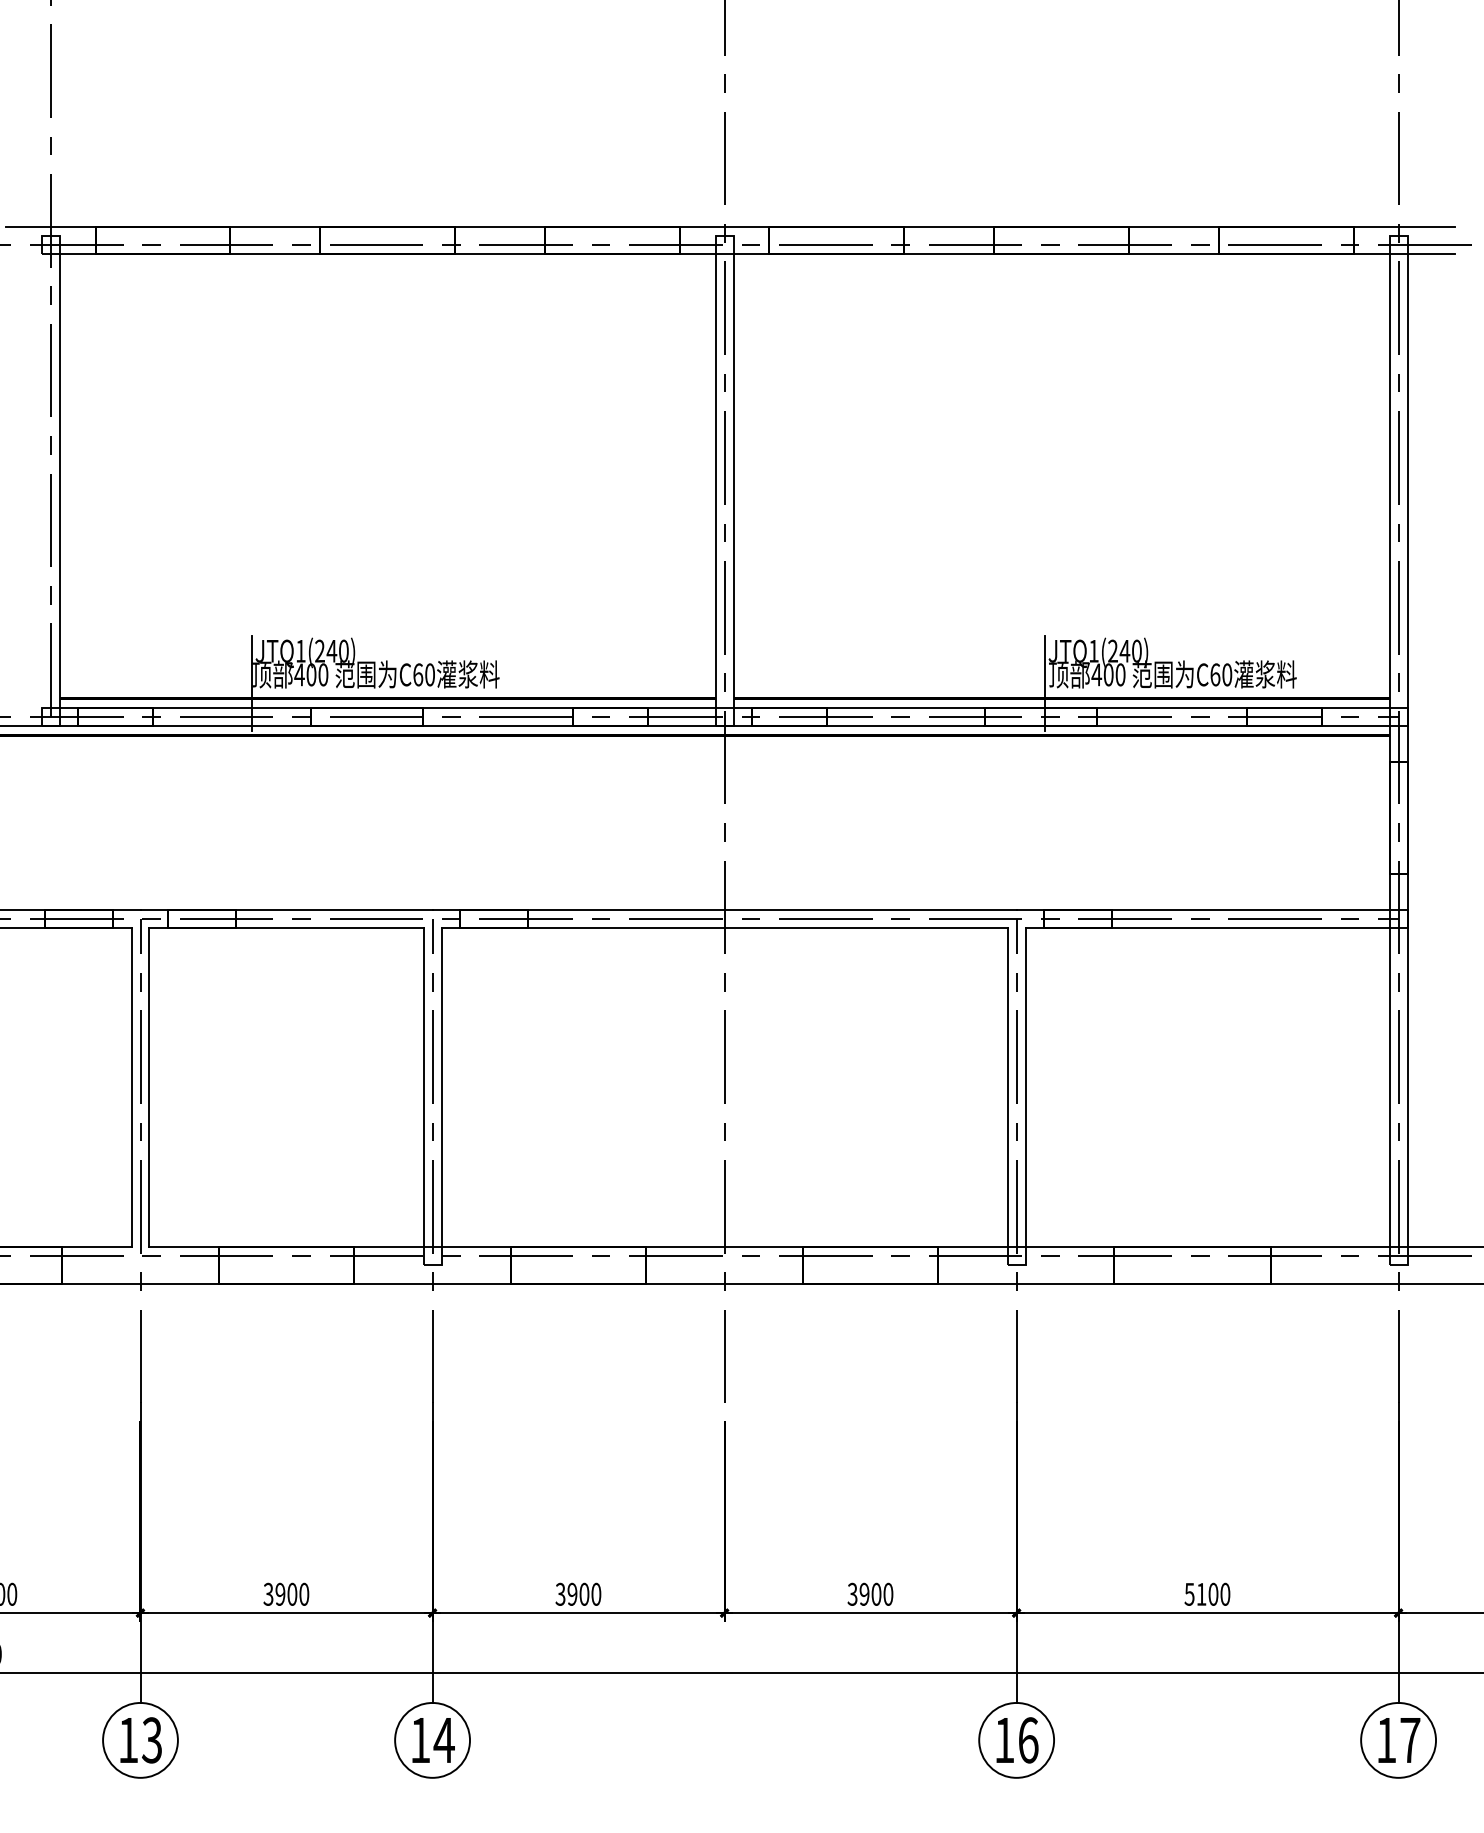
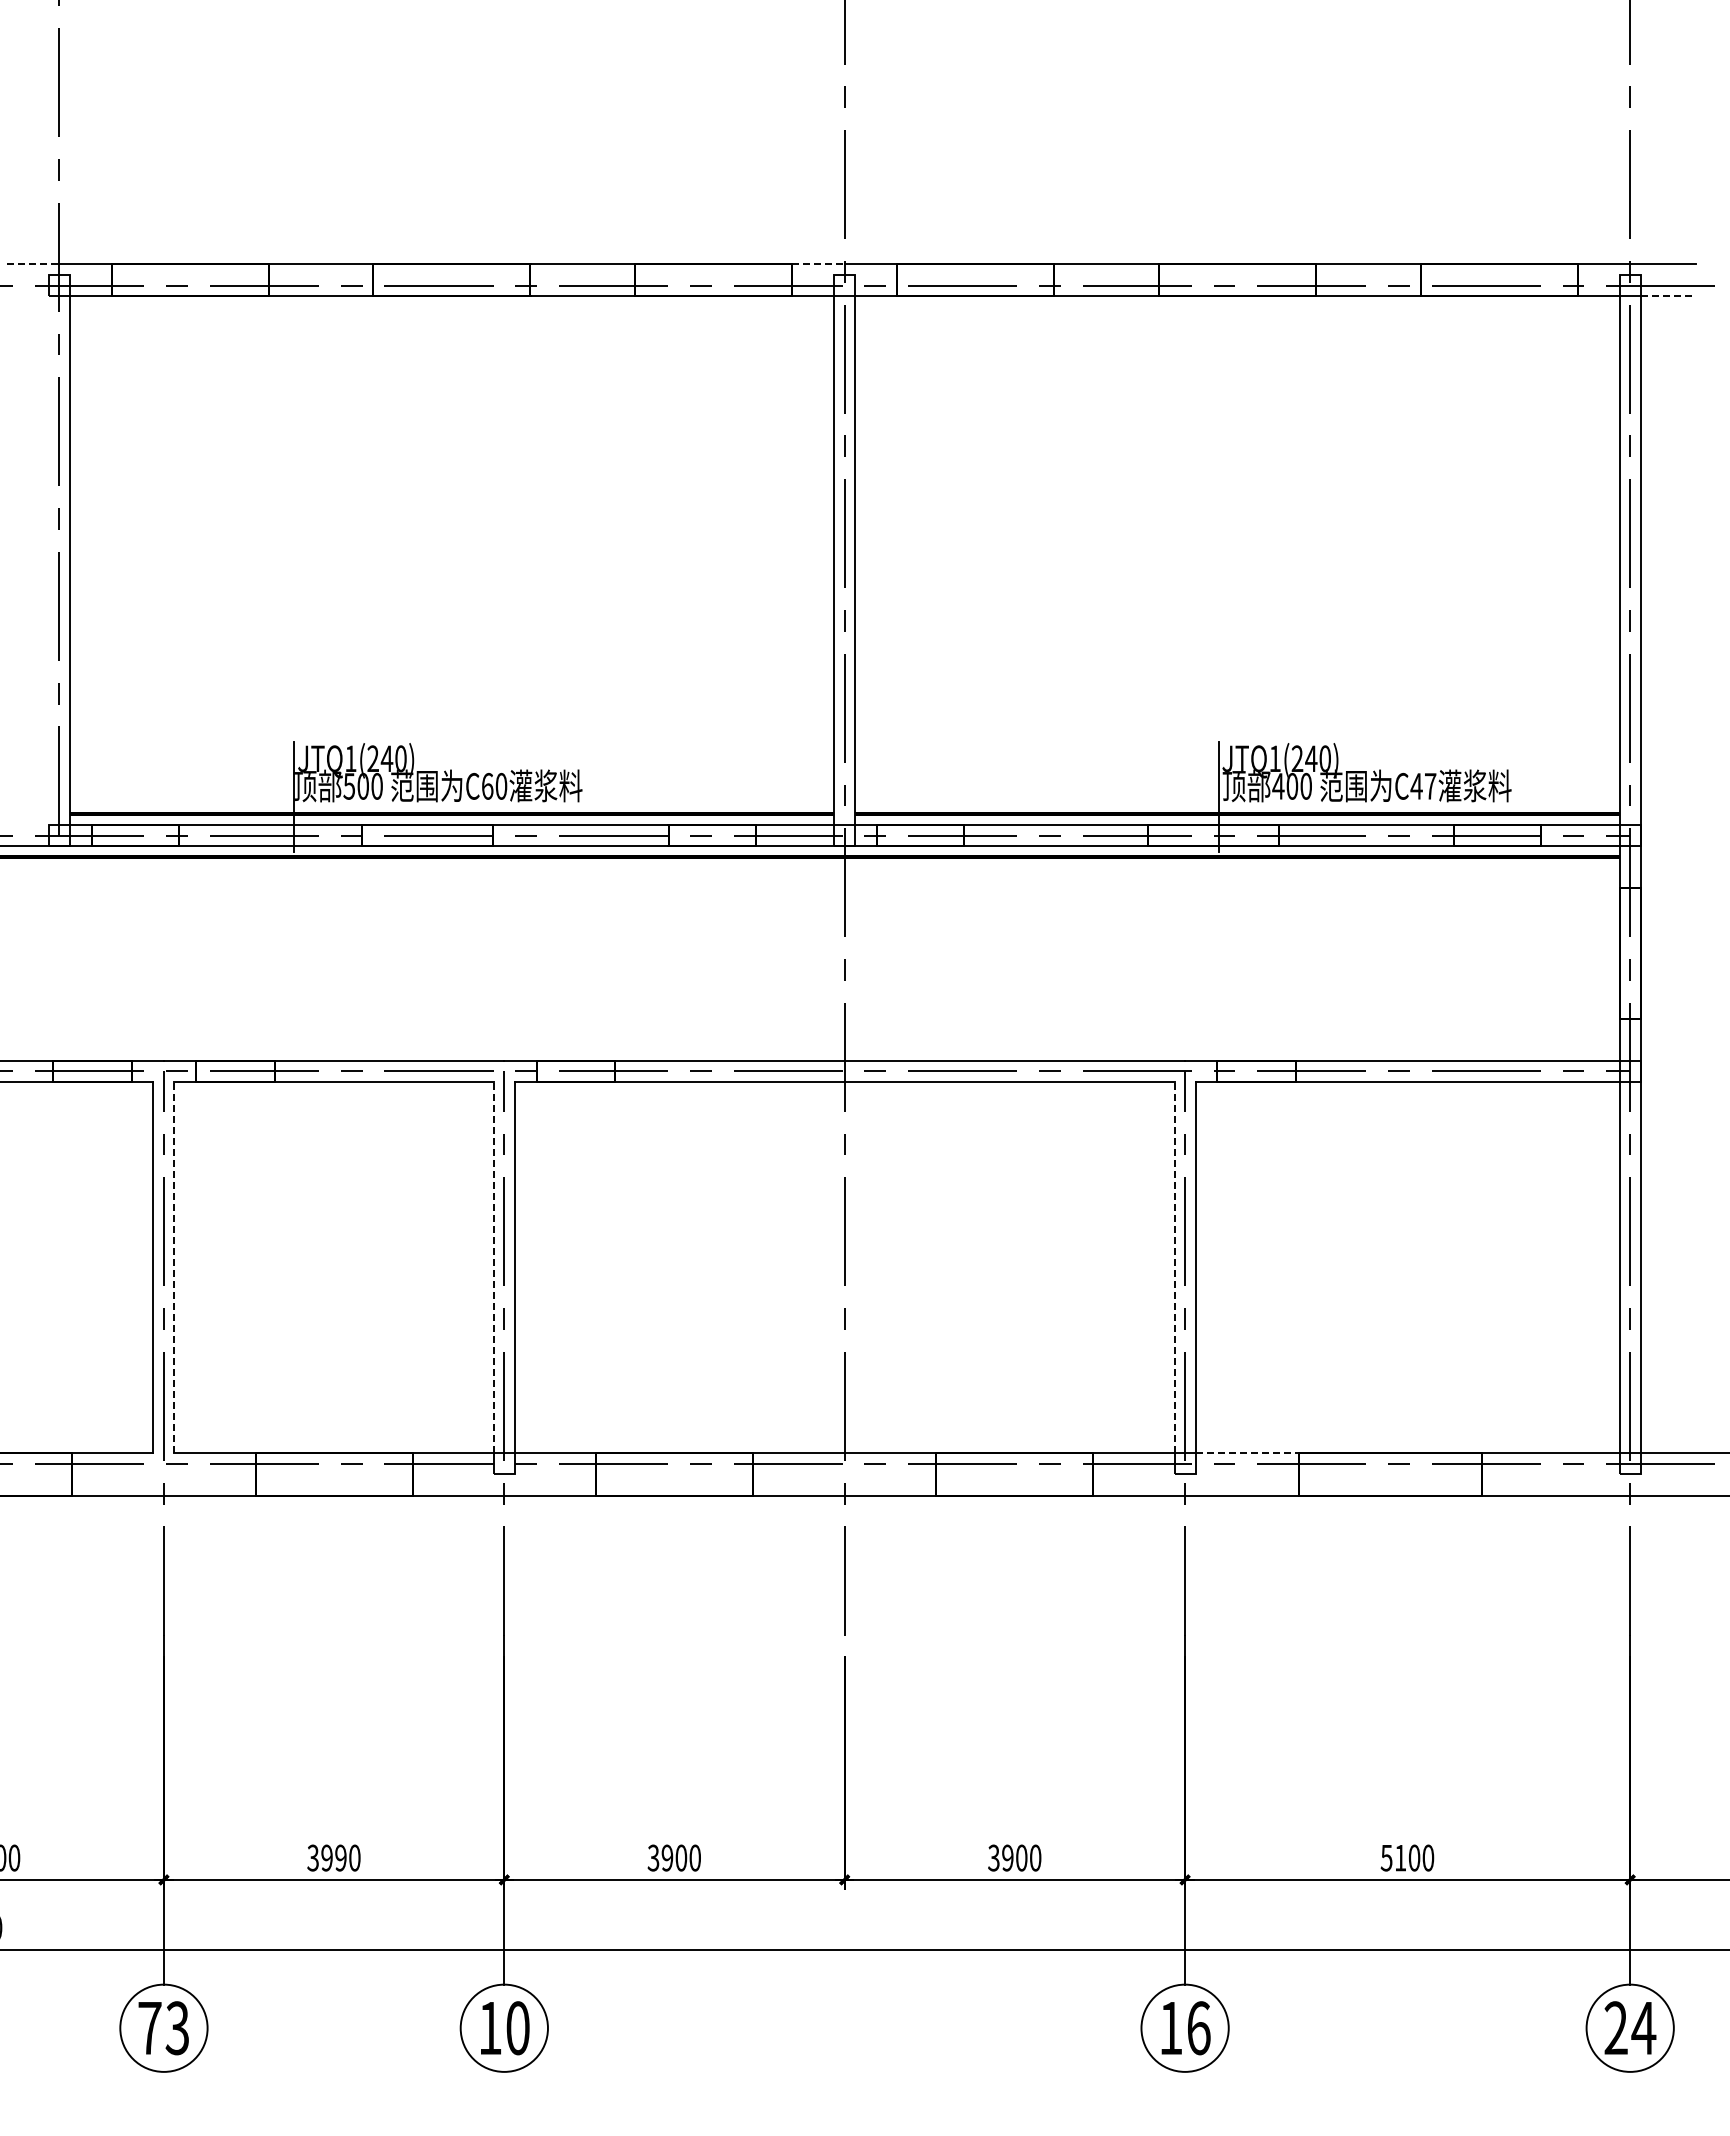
line: (28, 226) -> (33, 263), solid -> dashed
line: (702, 226) -> (819, 263), solid -> dashed
line: (1431, 254) -> (1668, 296), solid -> dashed
text: (299, 674) -> (349, 786), 400 -> 500
text: (1221, 674) -> (1423, 785), C60 -> C47
line: (149, 1087) -> (174, 1267), solid -> dashed
line: (423, 1087) -> (493, 1267), solid -> dashed
line: (1007, 1087) -> (1174, 1267), solid -> dashed
line: (1070, 1247) -> (1247, 1453), solid -> dashed
text: (291, 1593) -> (340, 1857), 3900 -> 3990
text: (1398, 1739) -> (1630, 2027), 17 -> 24
text: (128, 1740) -> (149, 2028), 13 -> 73
text: (443, 1740) -> (517, 2028), 14 -> 10

